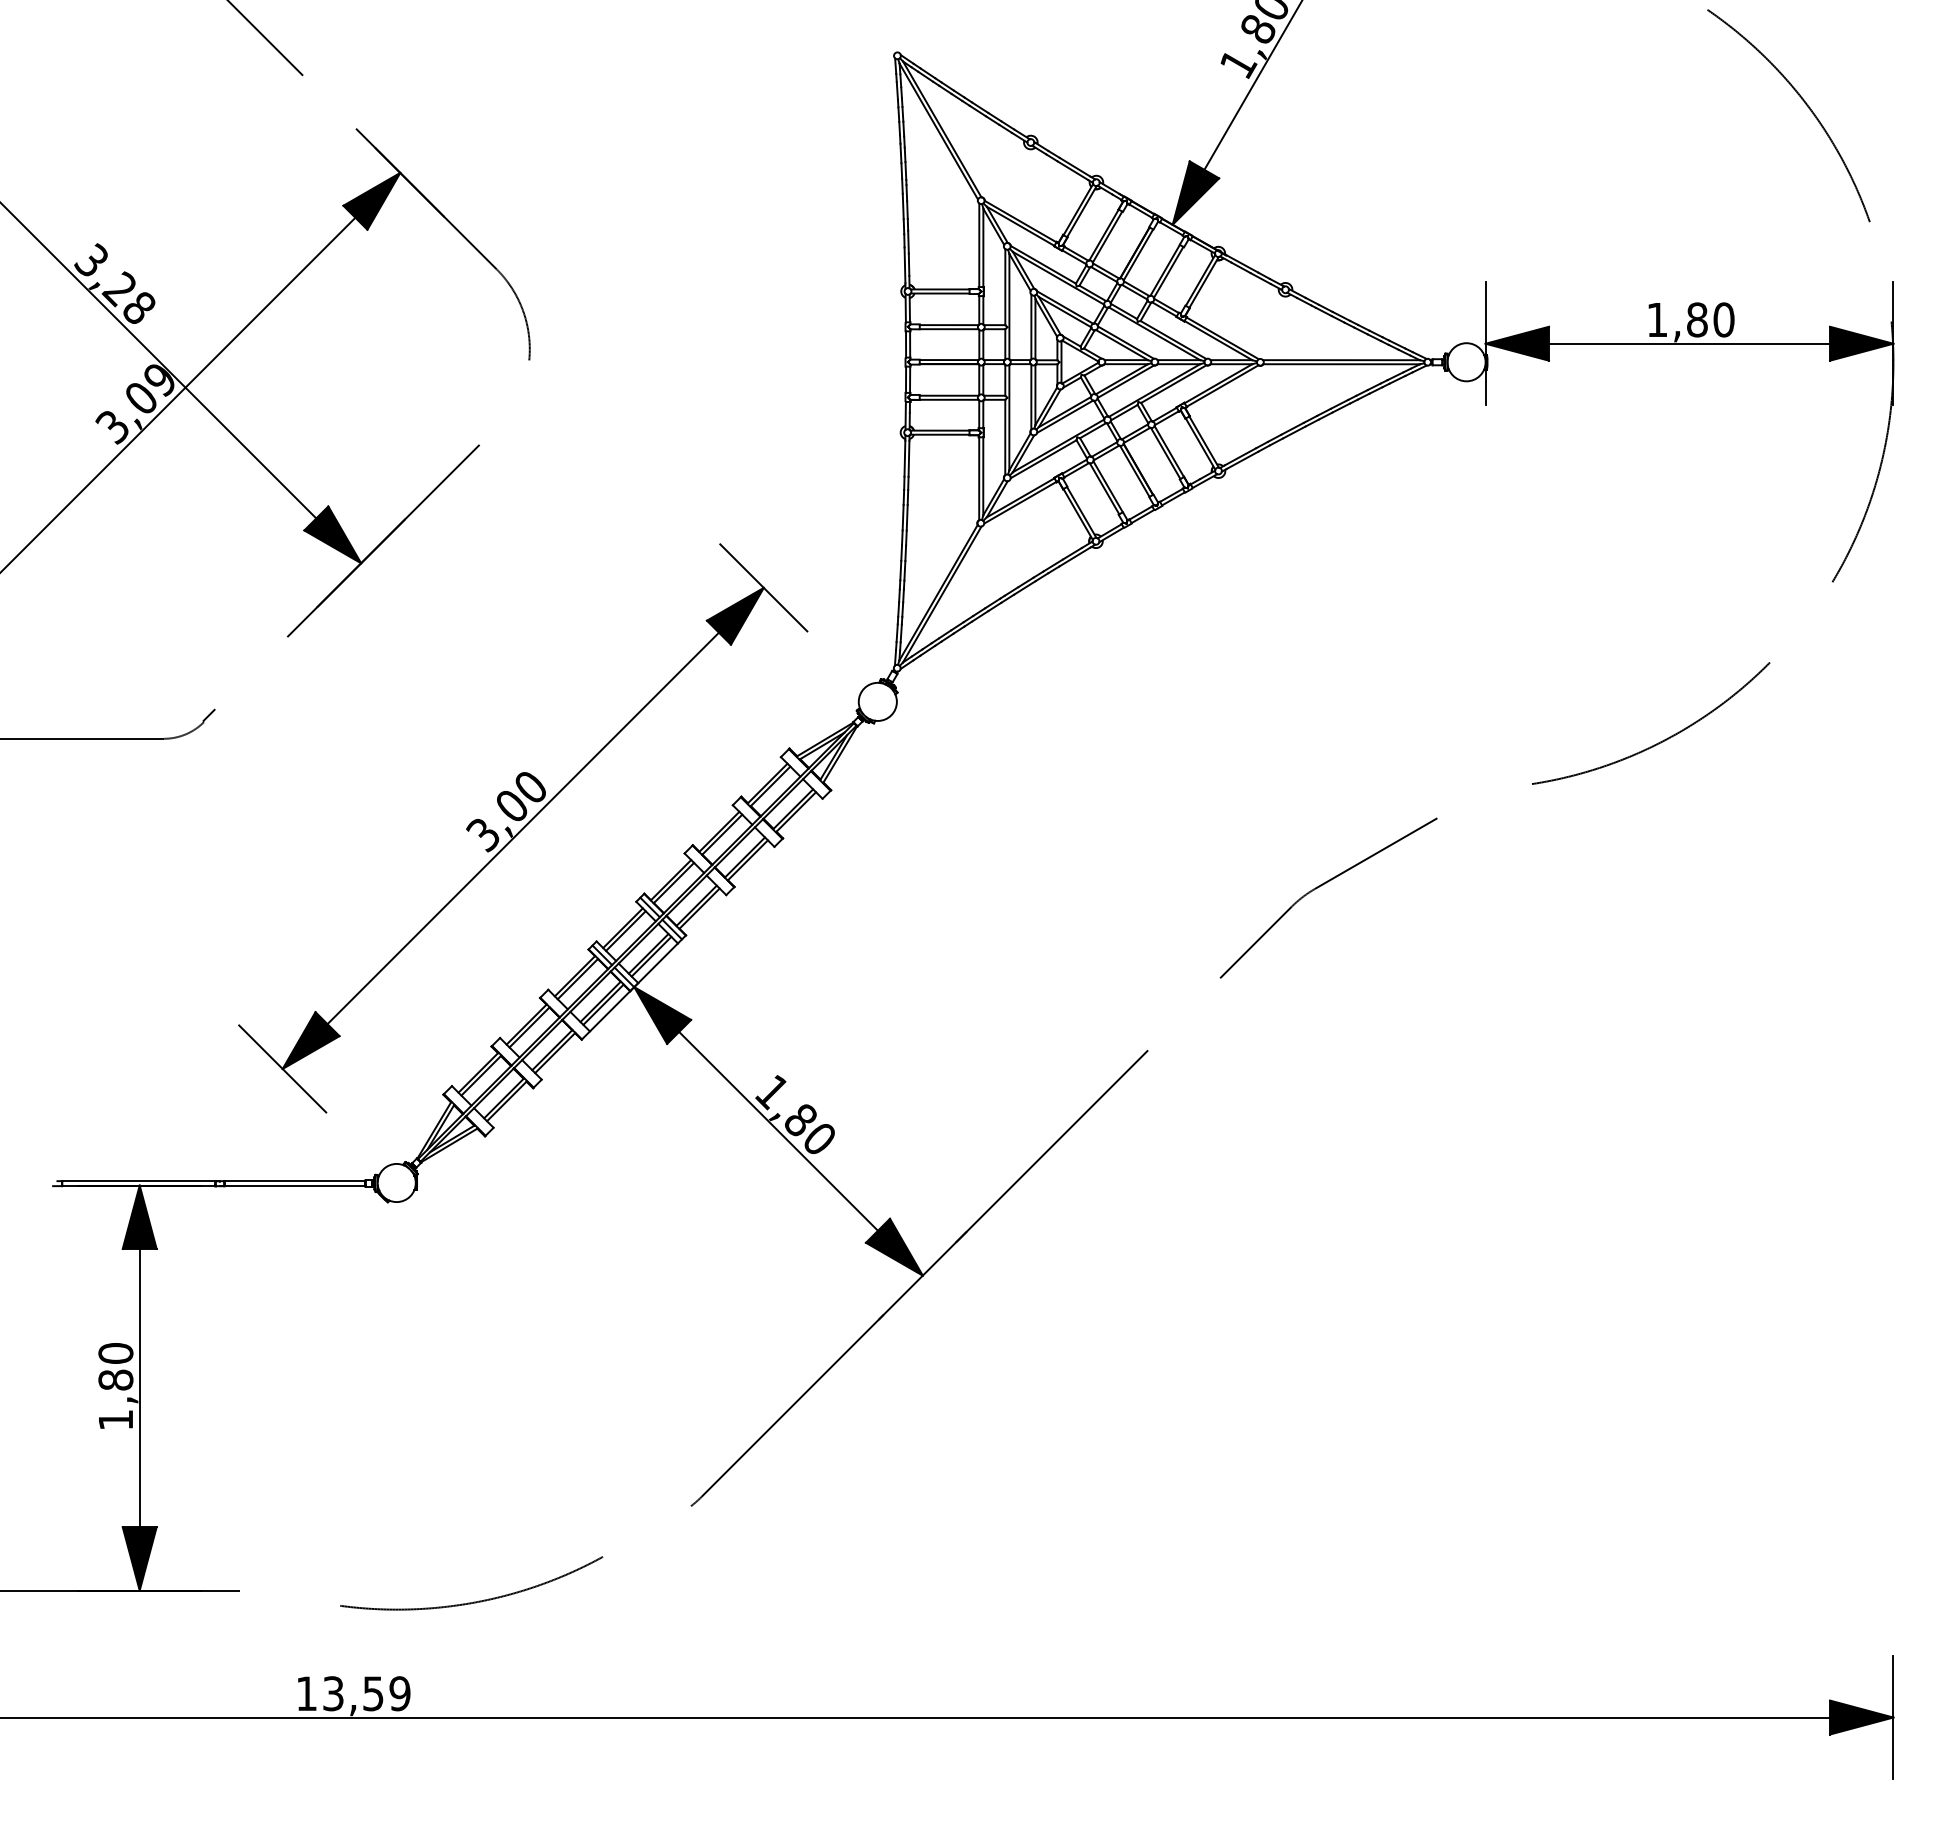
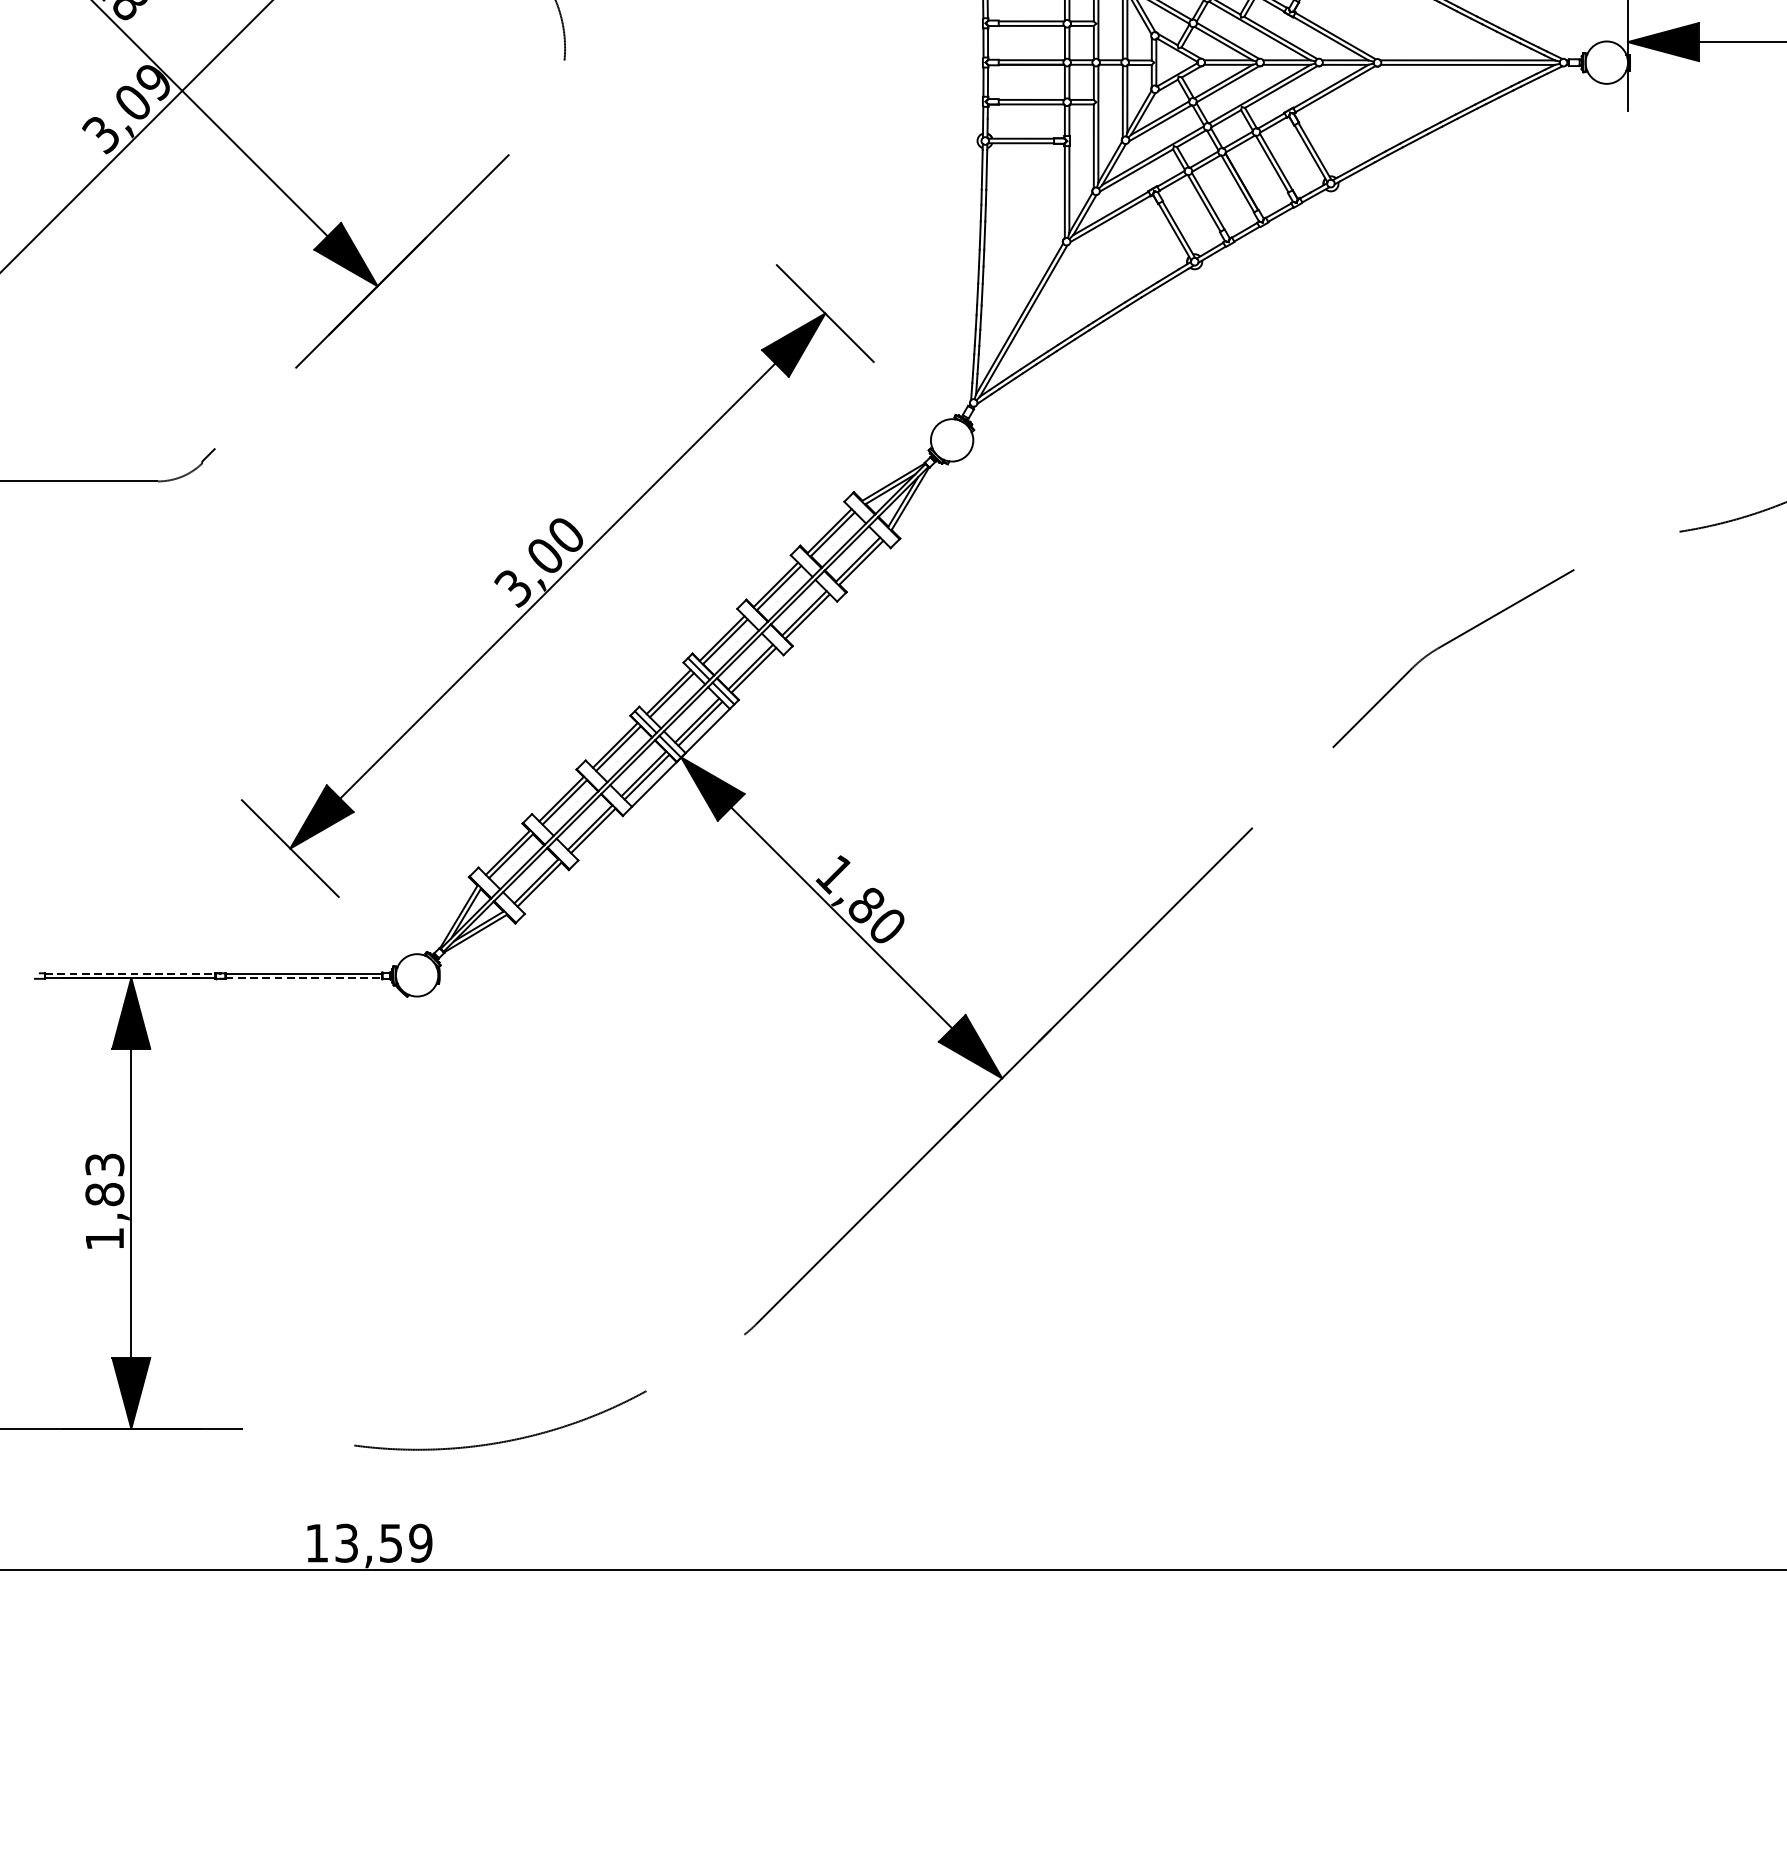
line: (138, 1181) -> (129, 973), solid -> dashed
line: (295, 1185) -> (304, 978), solid -> dashed
text: (115, 1353) -> (104, 1164), 1,80 -> 1,83

